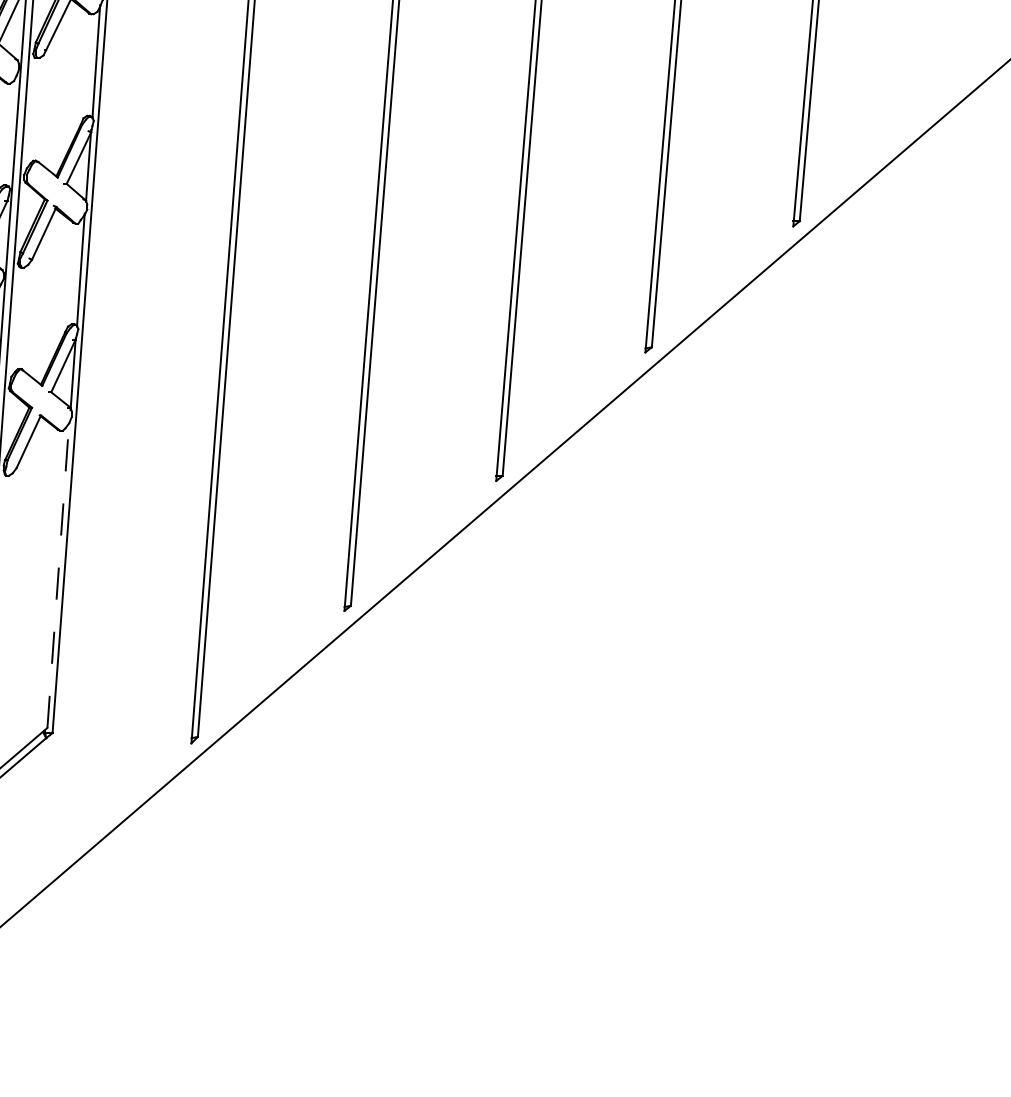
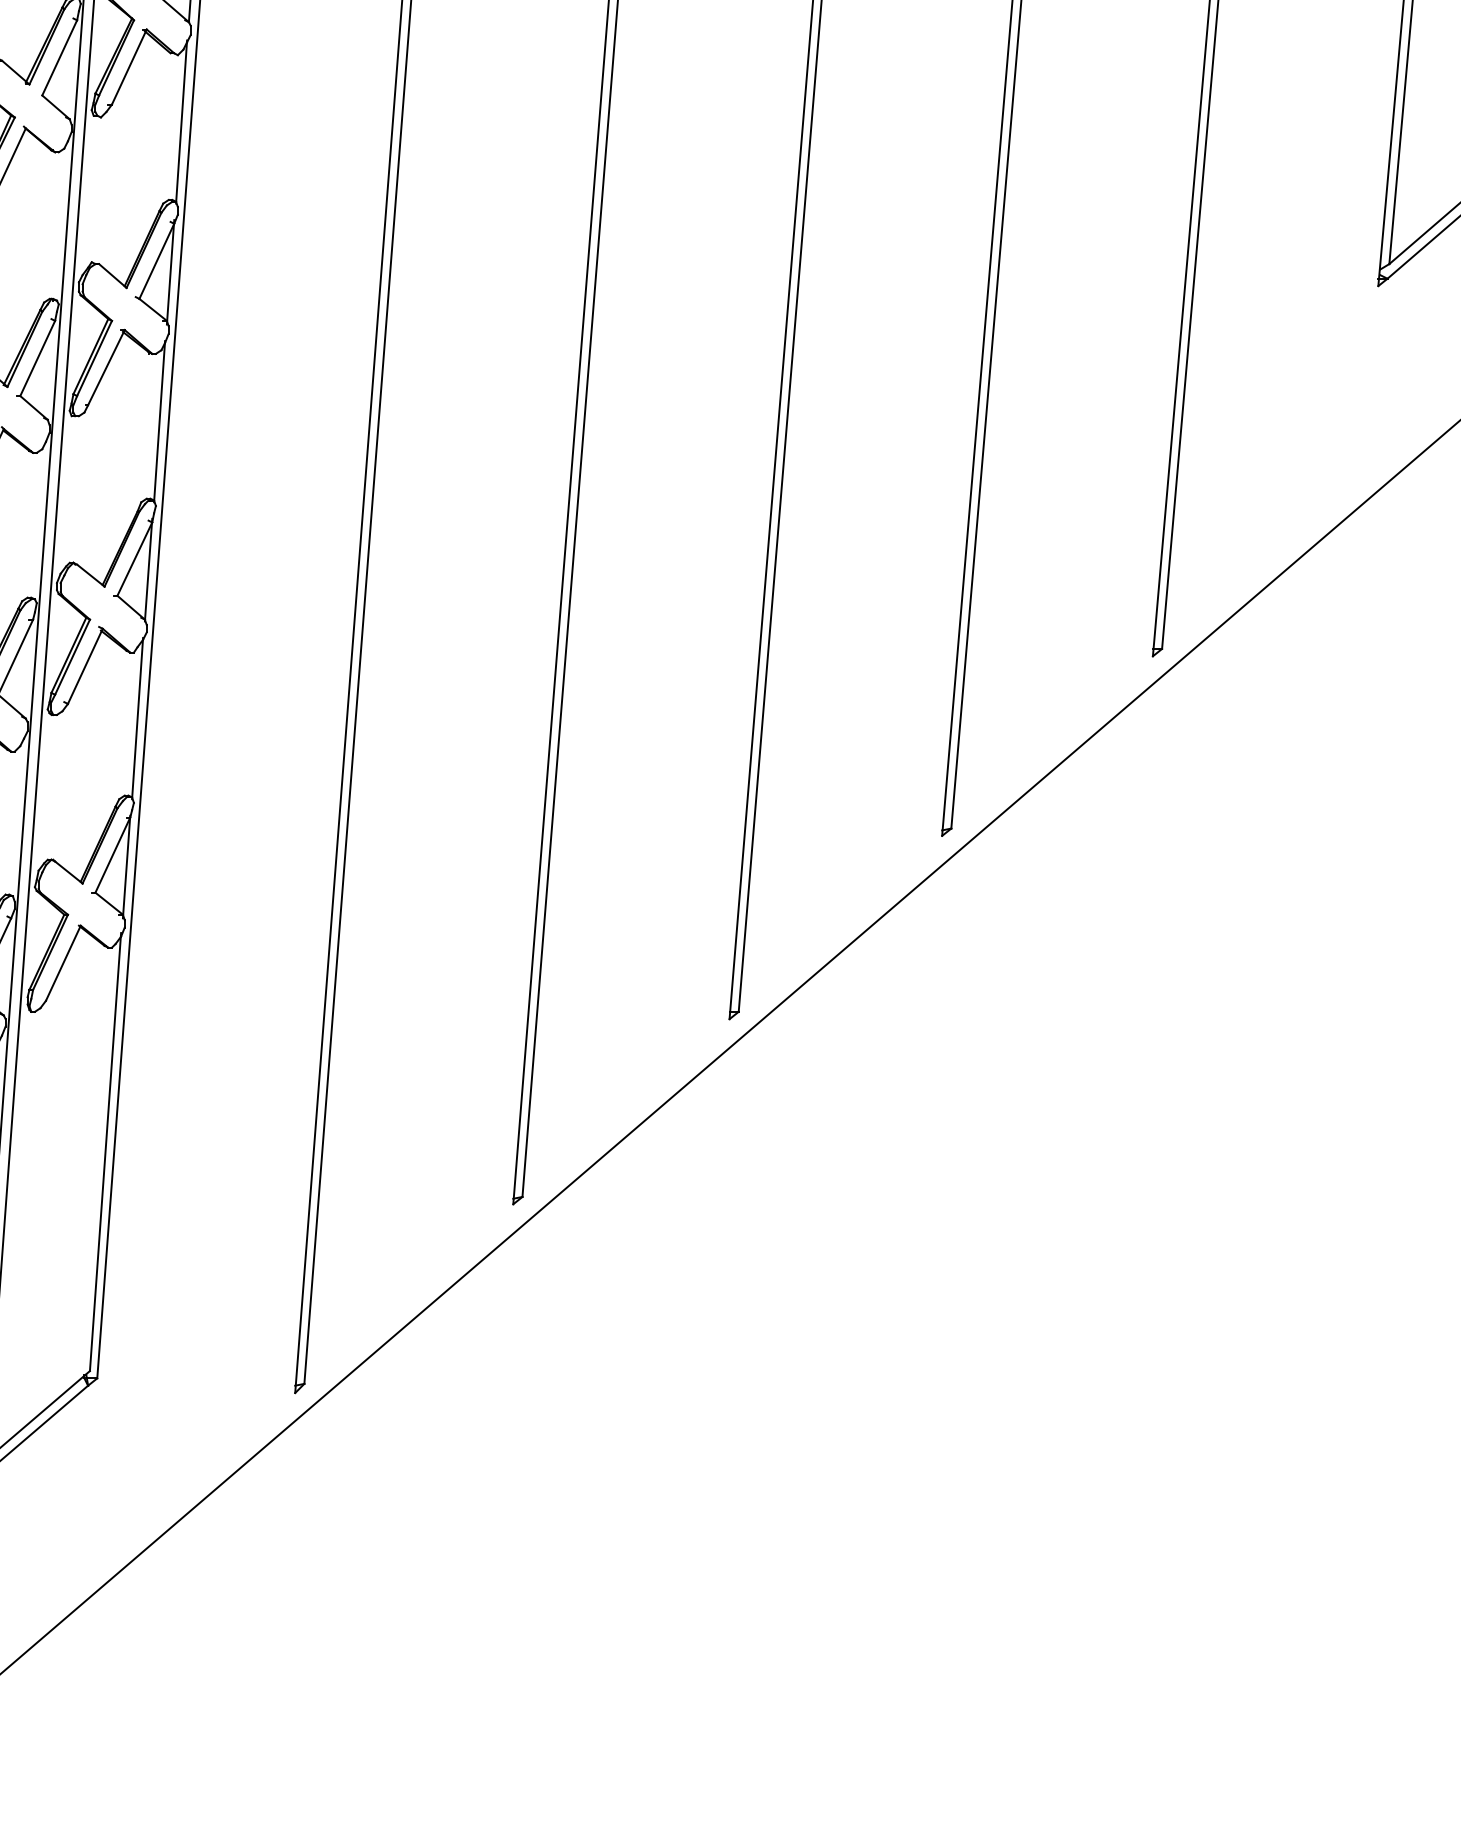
line: (58, 574) -> (105, 1152), dashed -> solid

